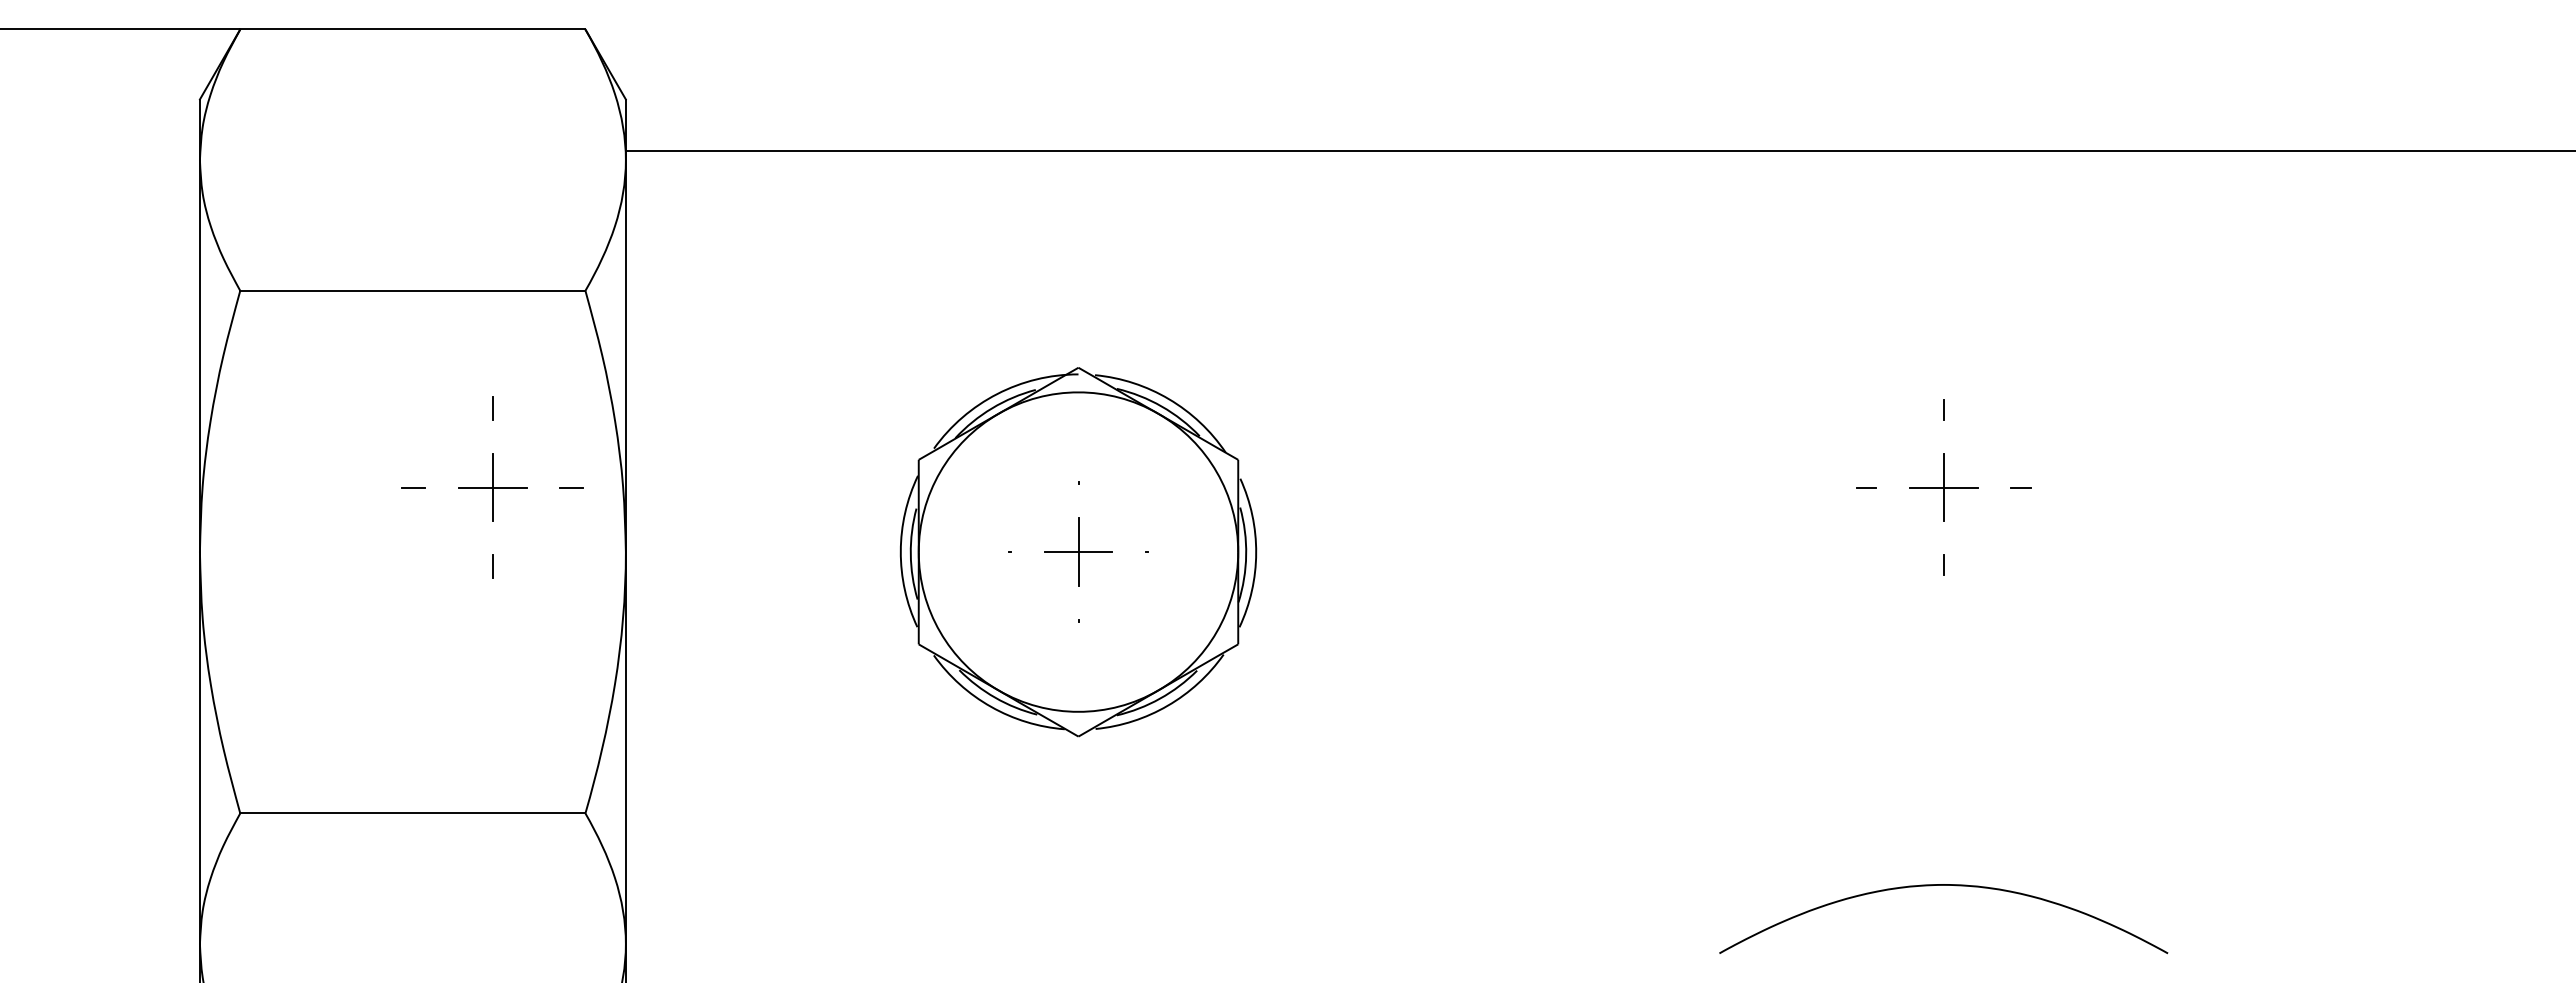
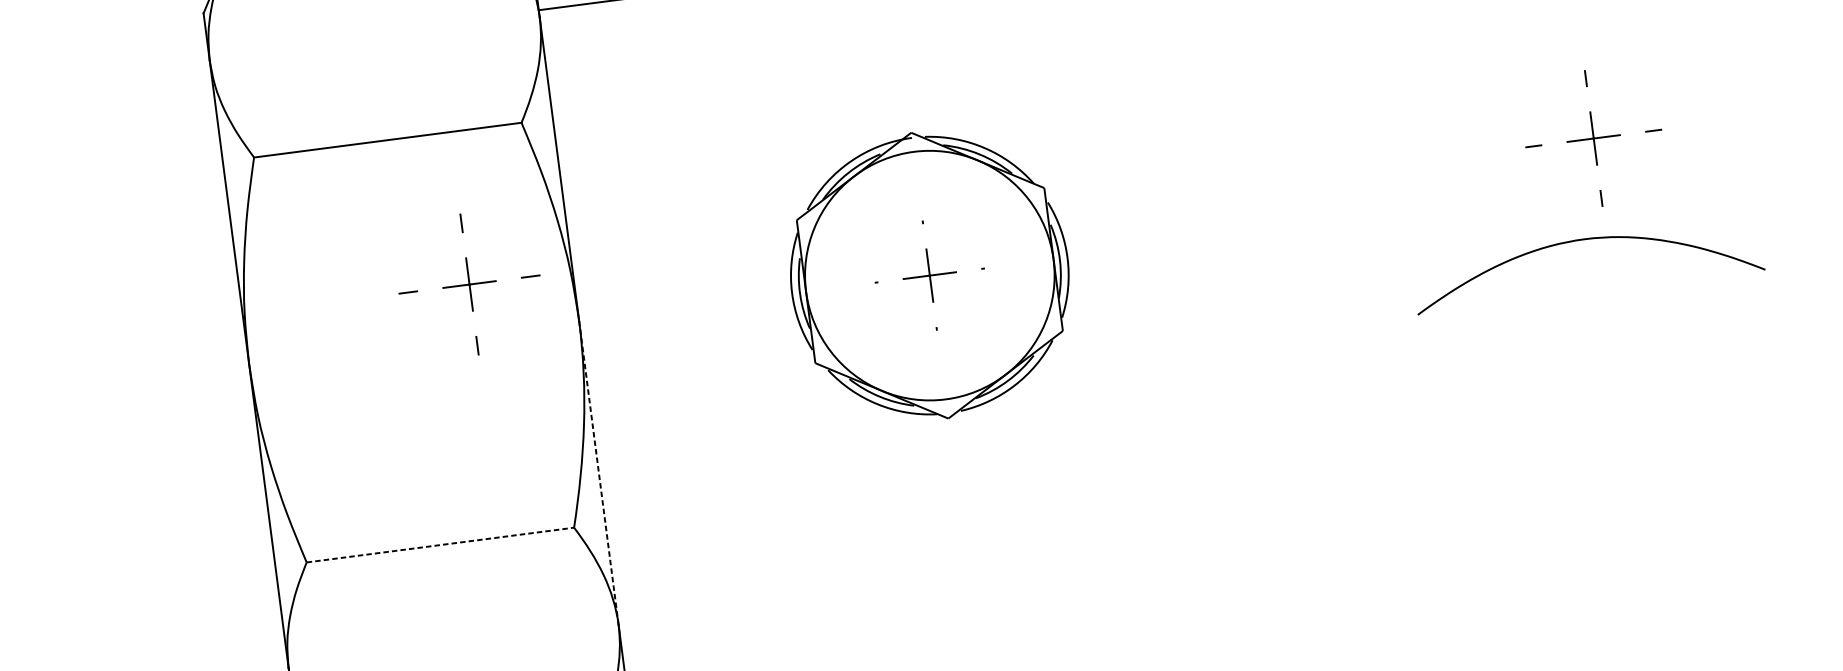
line: (625, 747) -> (598, 472), solid -> dashed
line: (412, 813) -> (440, 545), solid -> dashed
curve: (1943, 885) -> (1584, 239), moved

